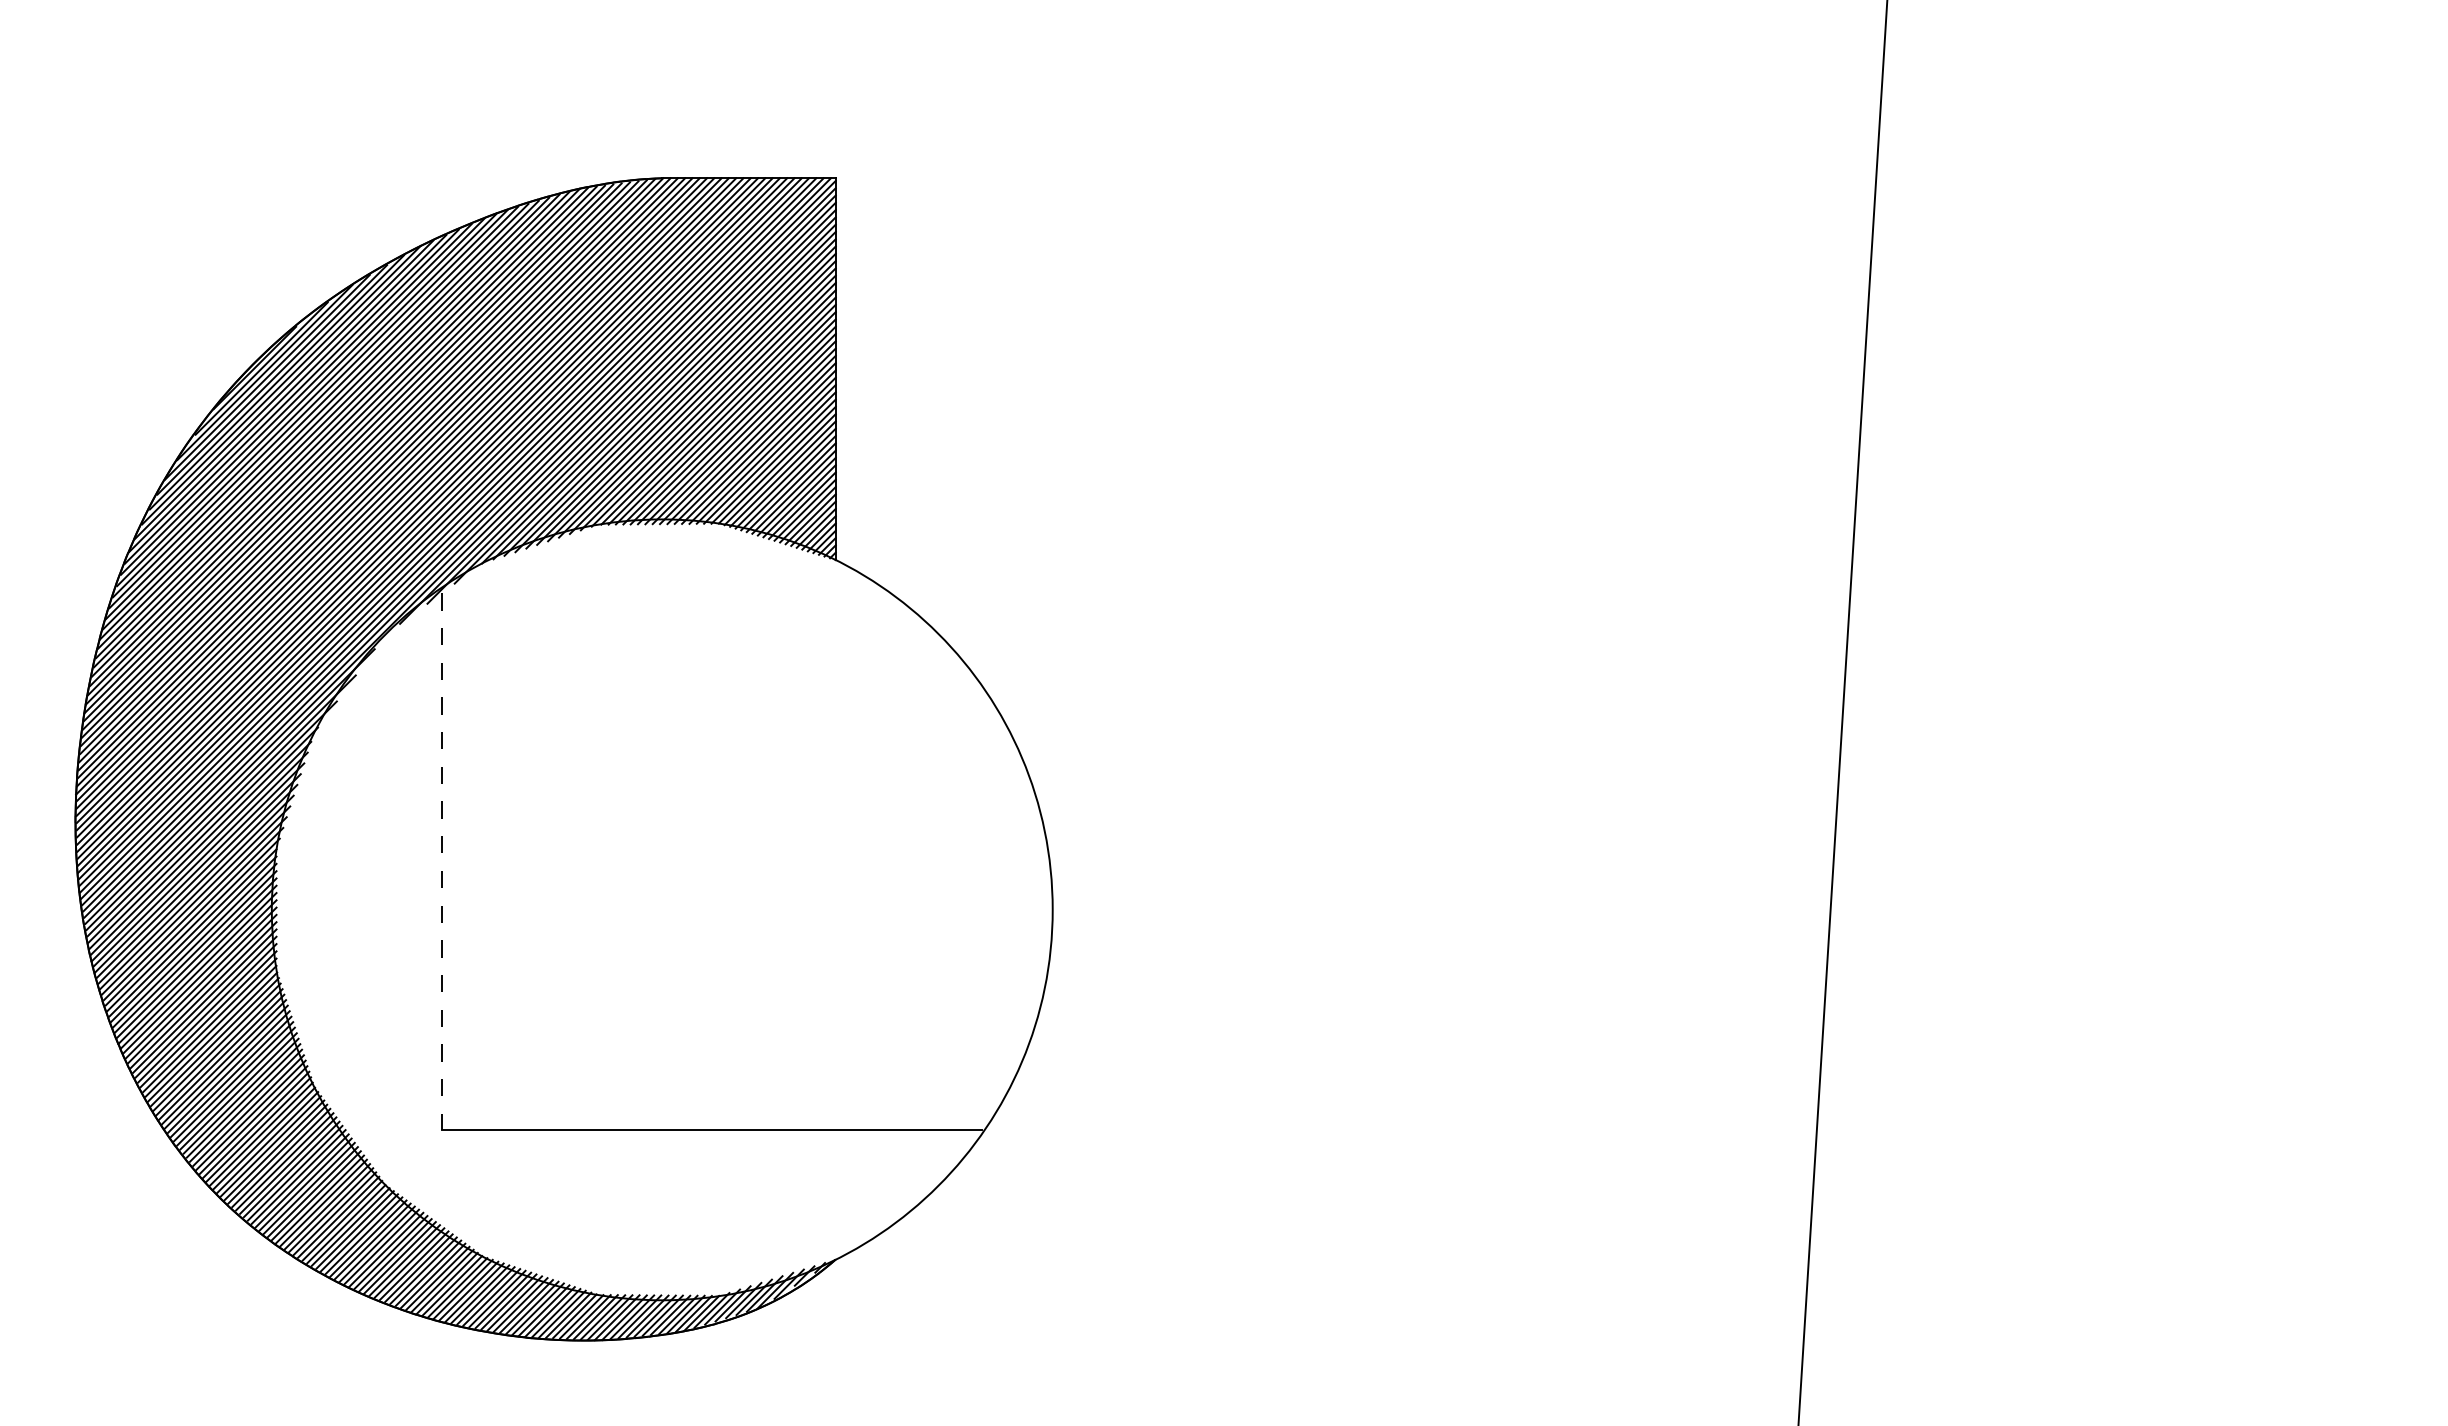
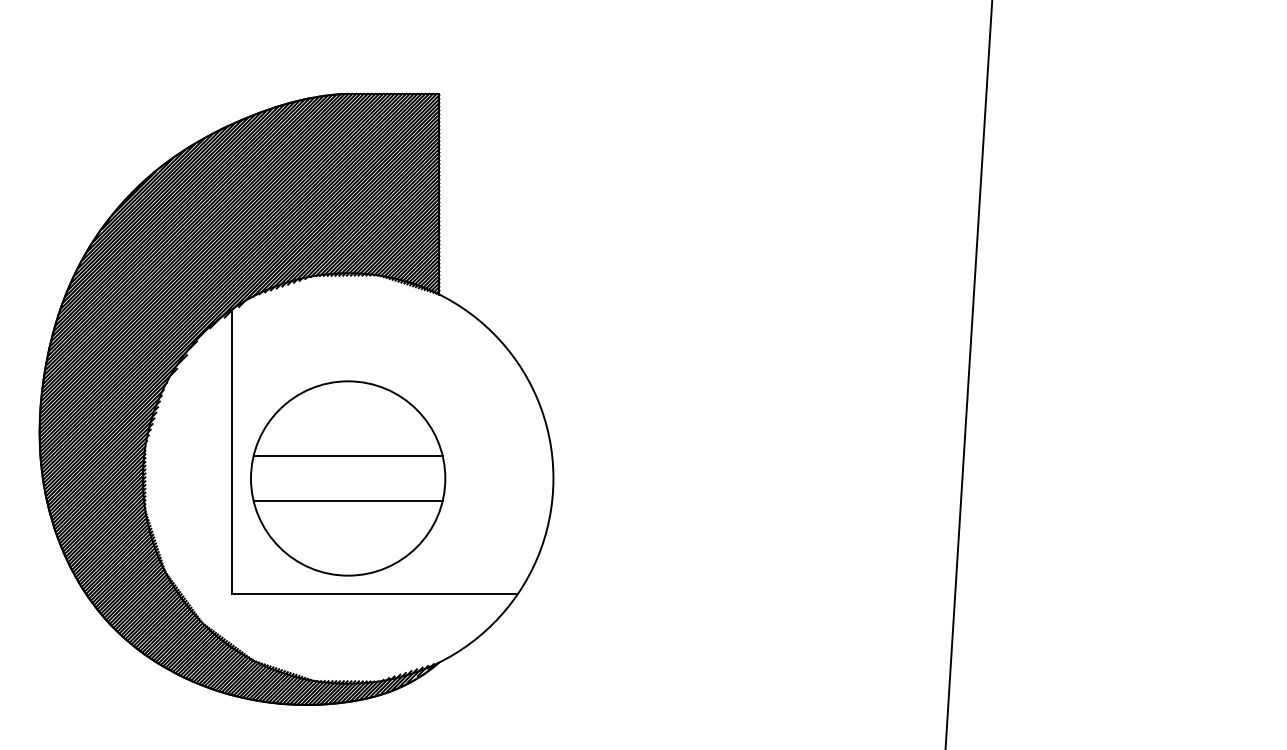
line: (442, 862) -> (232, 453), dashed -> solid
part: (662, 909) -> (348, 478), added

